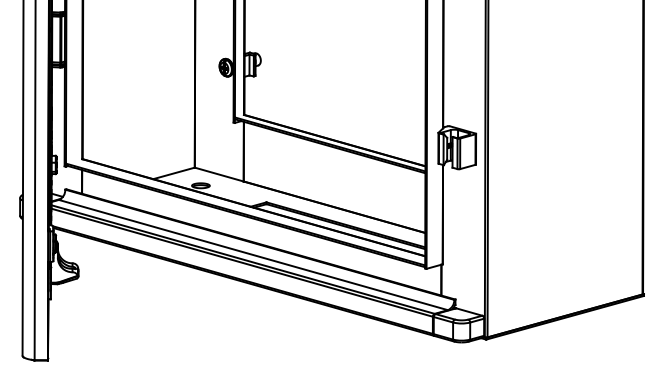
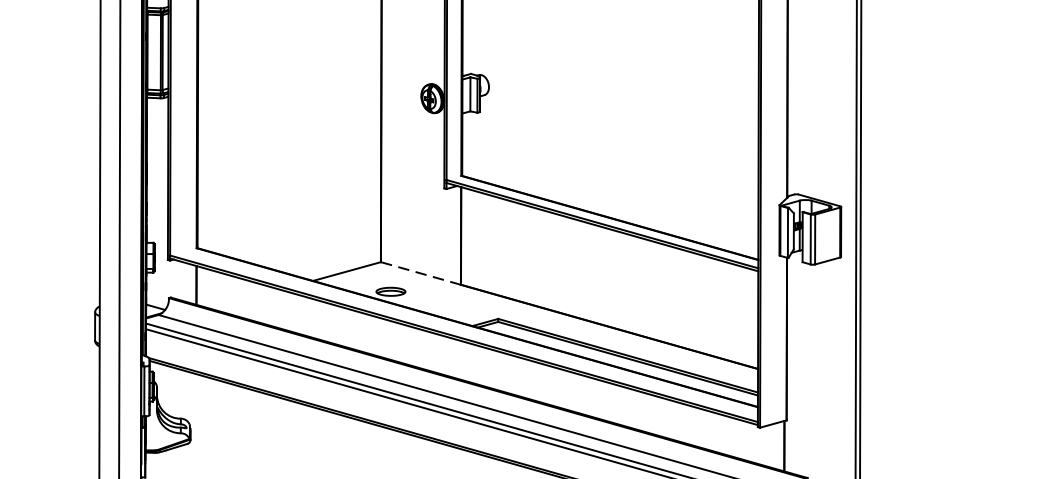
line: (219, 174) -> (421, 273), solid -> dashed

